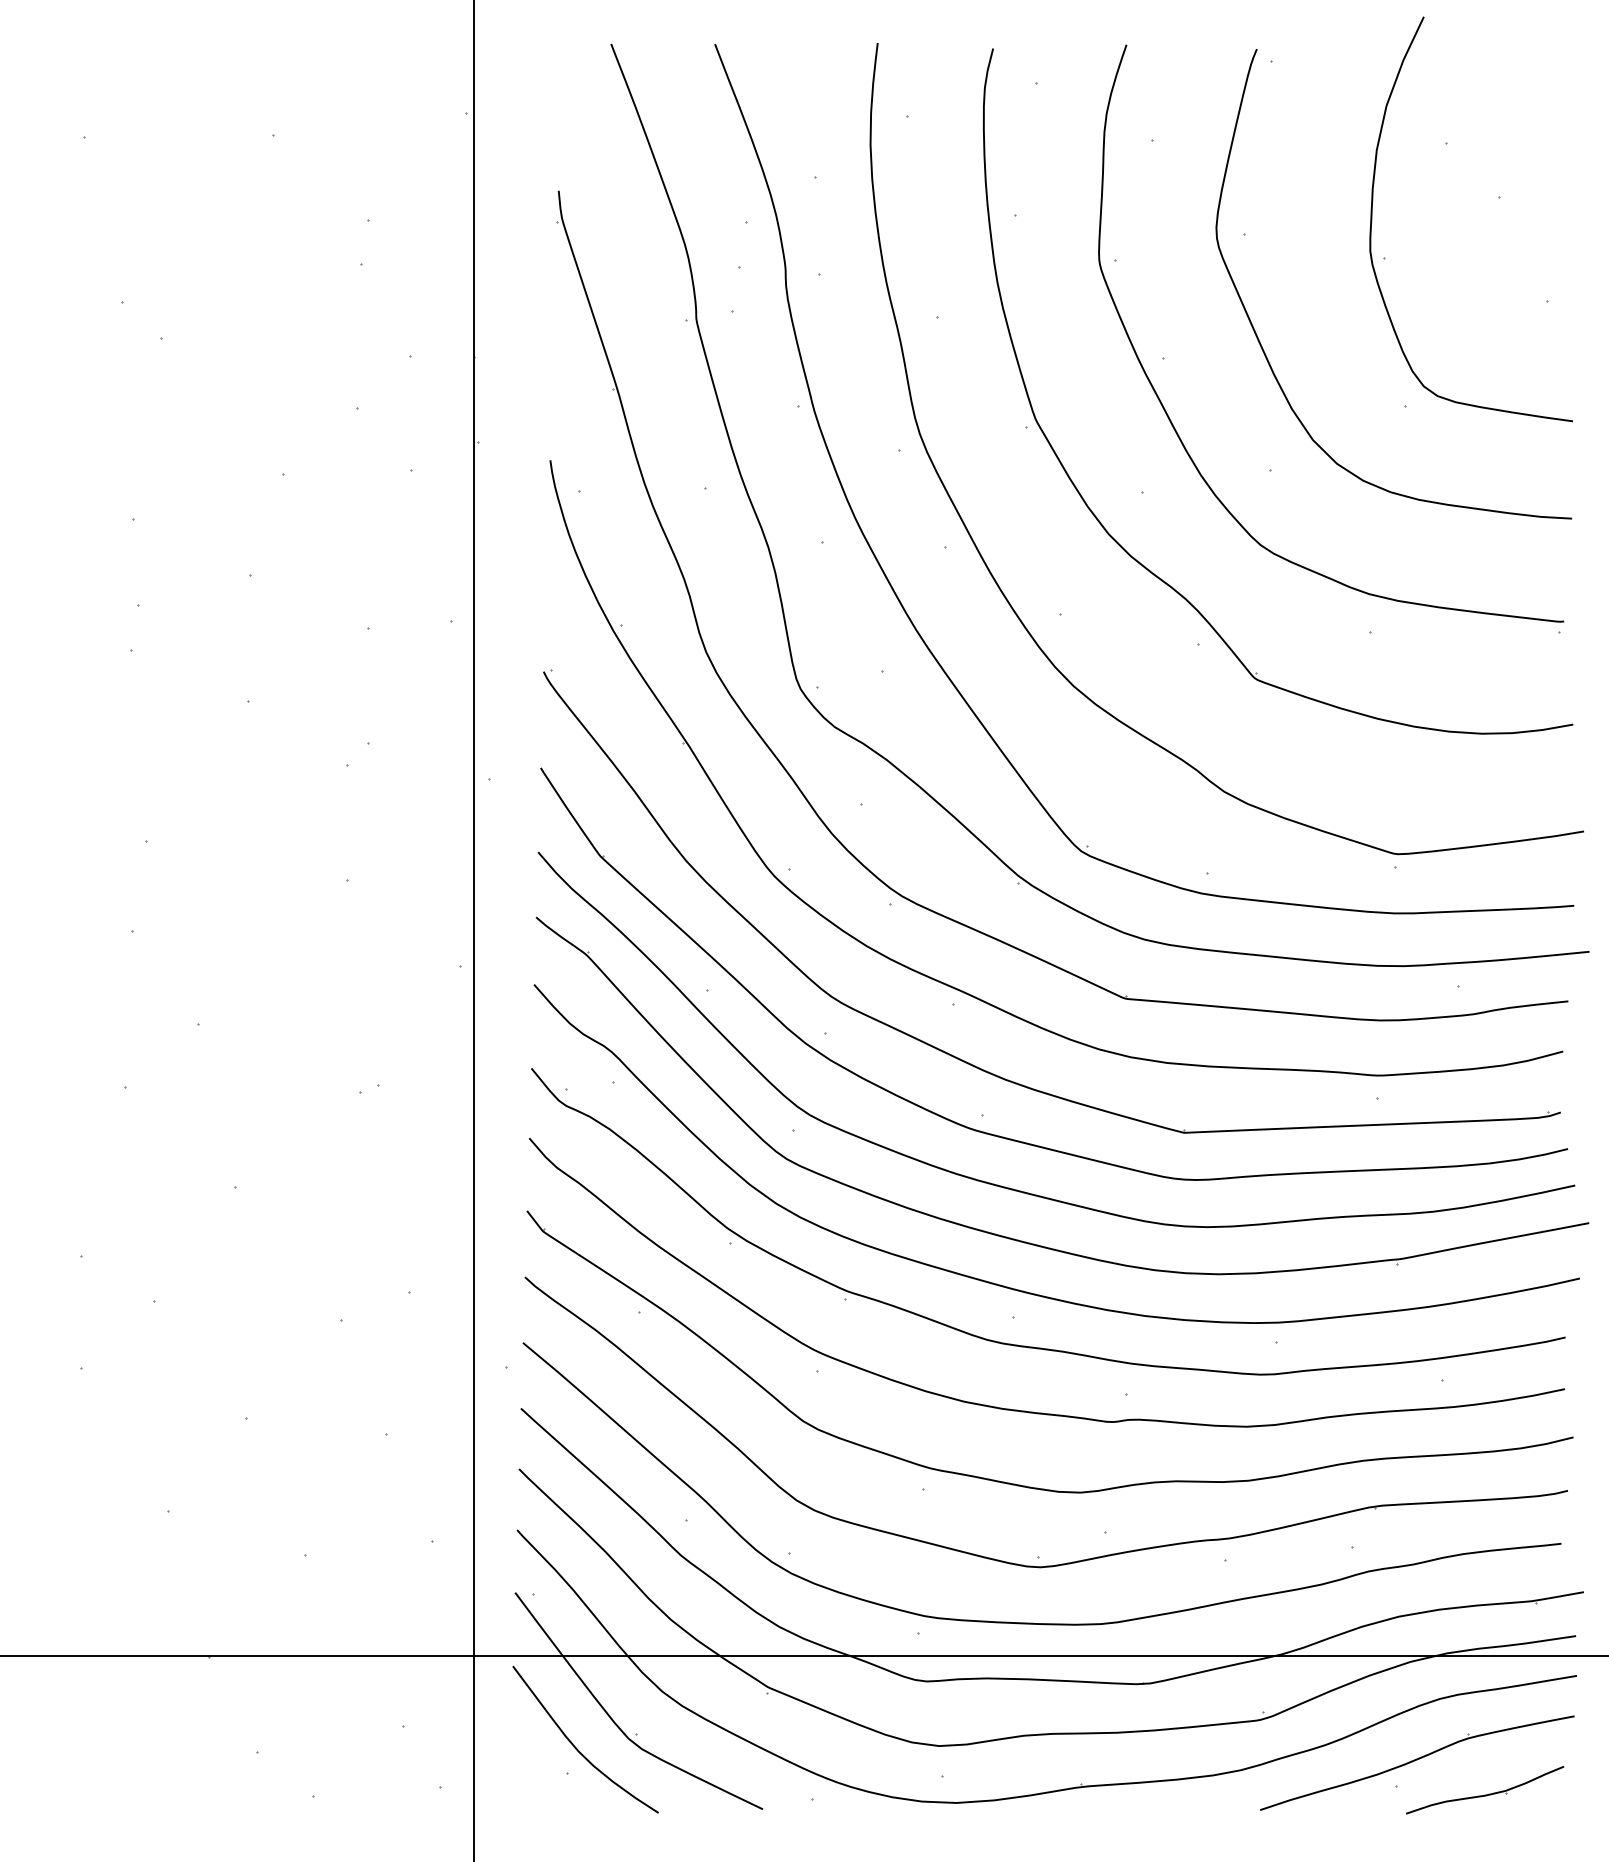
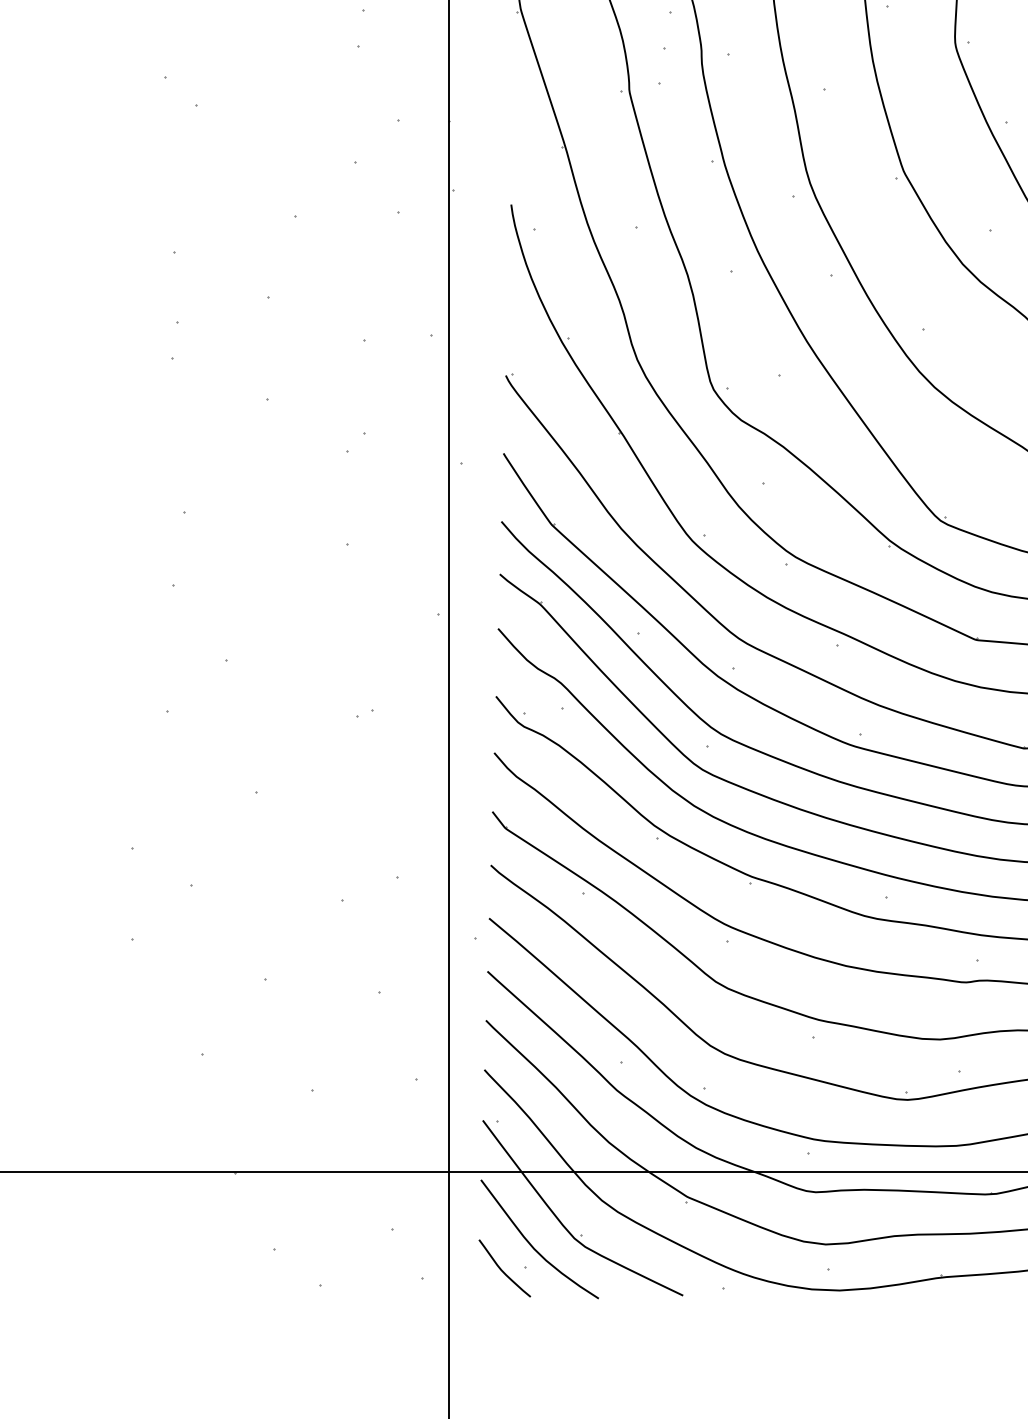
curve: (539, 1777) -> (502, 1269), added

